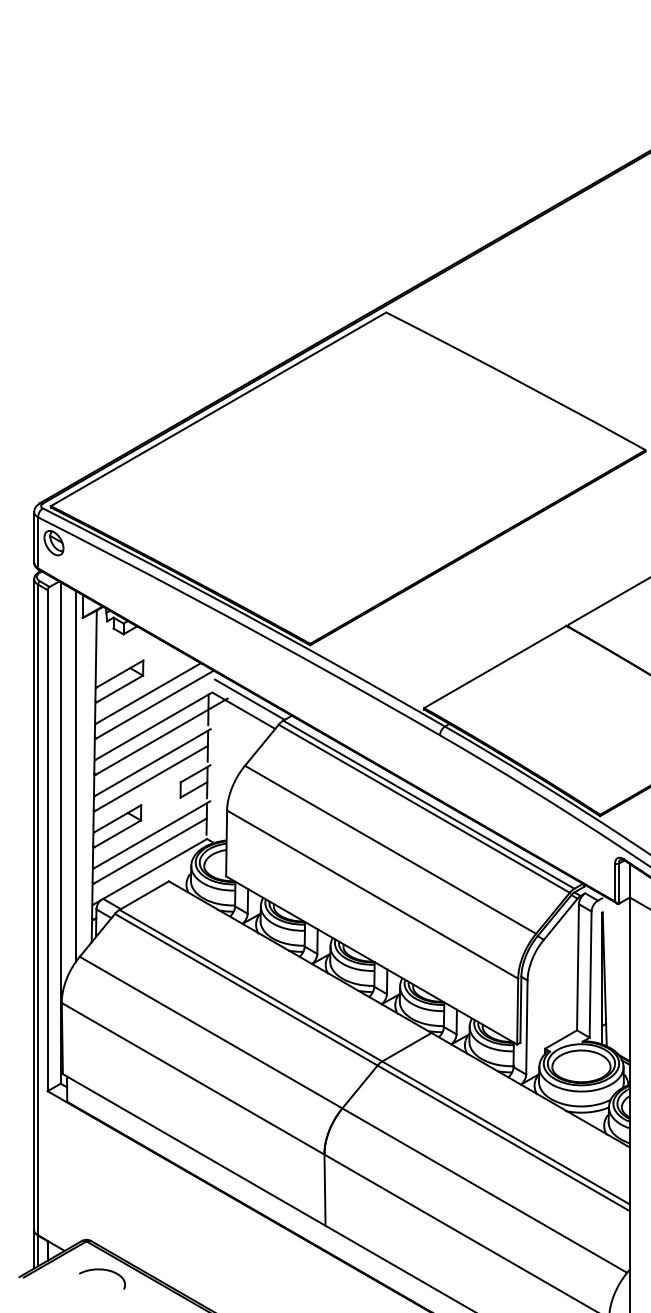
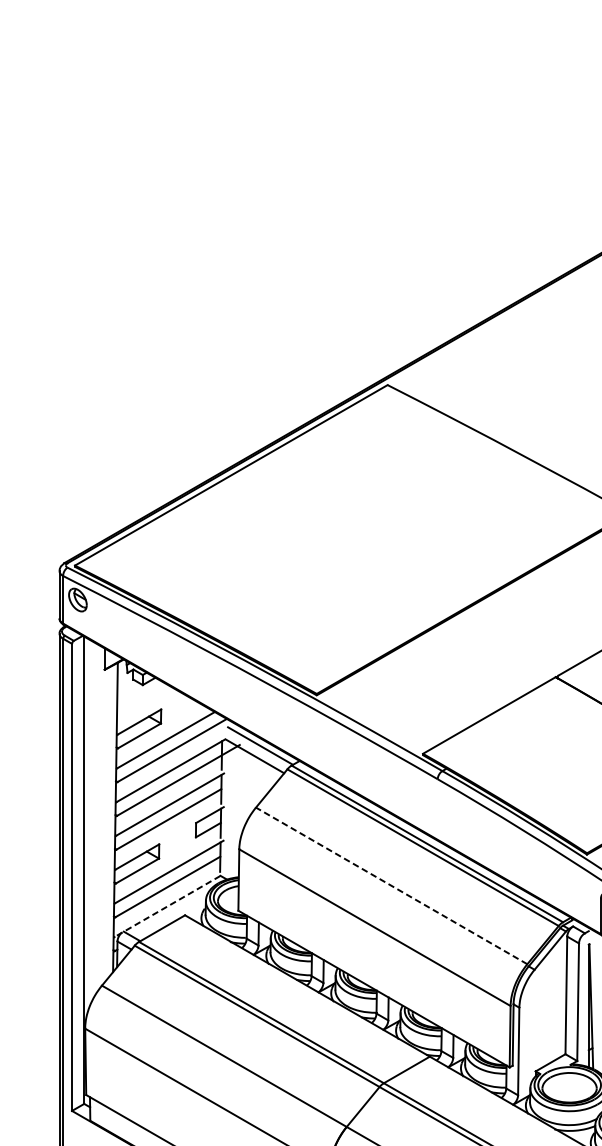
line: (76, 776) -> (98, 817), removed
line: (390, 849) -> (391, 885), solid -> dashed
line: (150, 871) -> (167, 906), solid -> dashed

